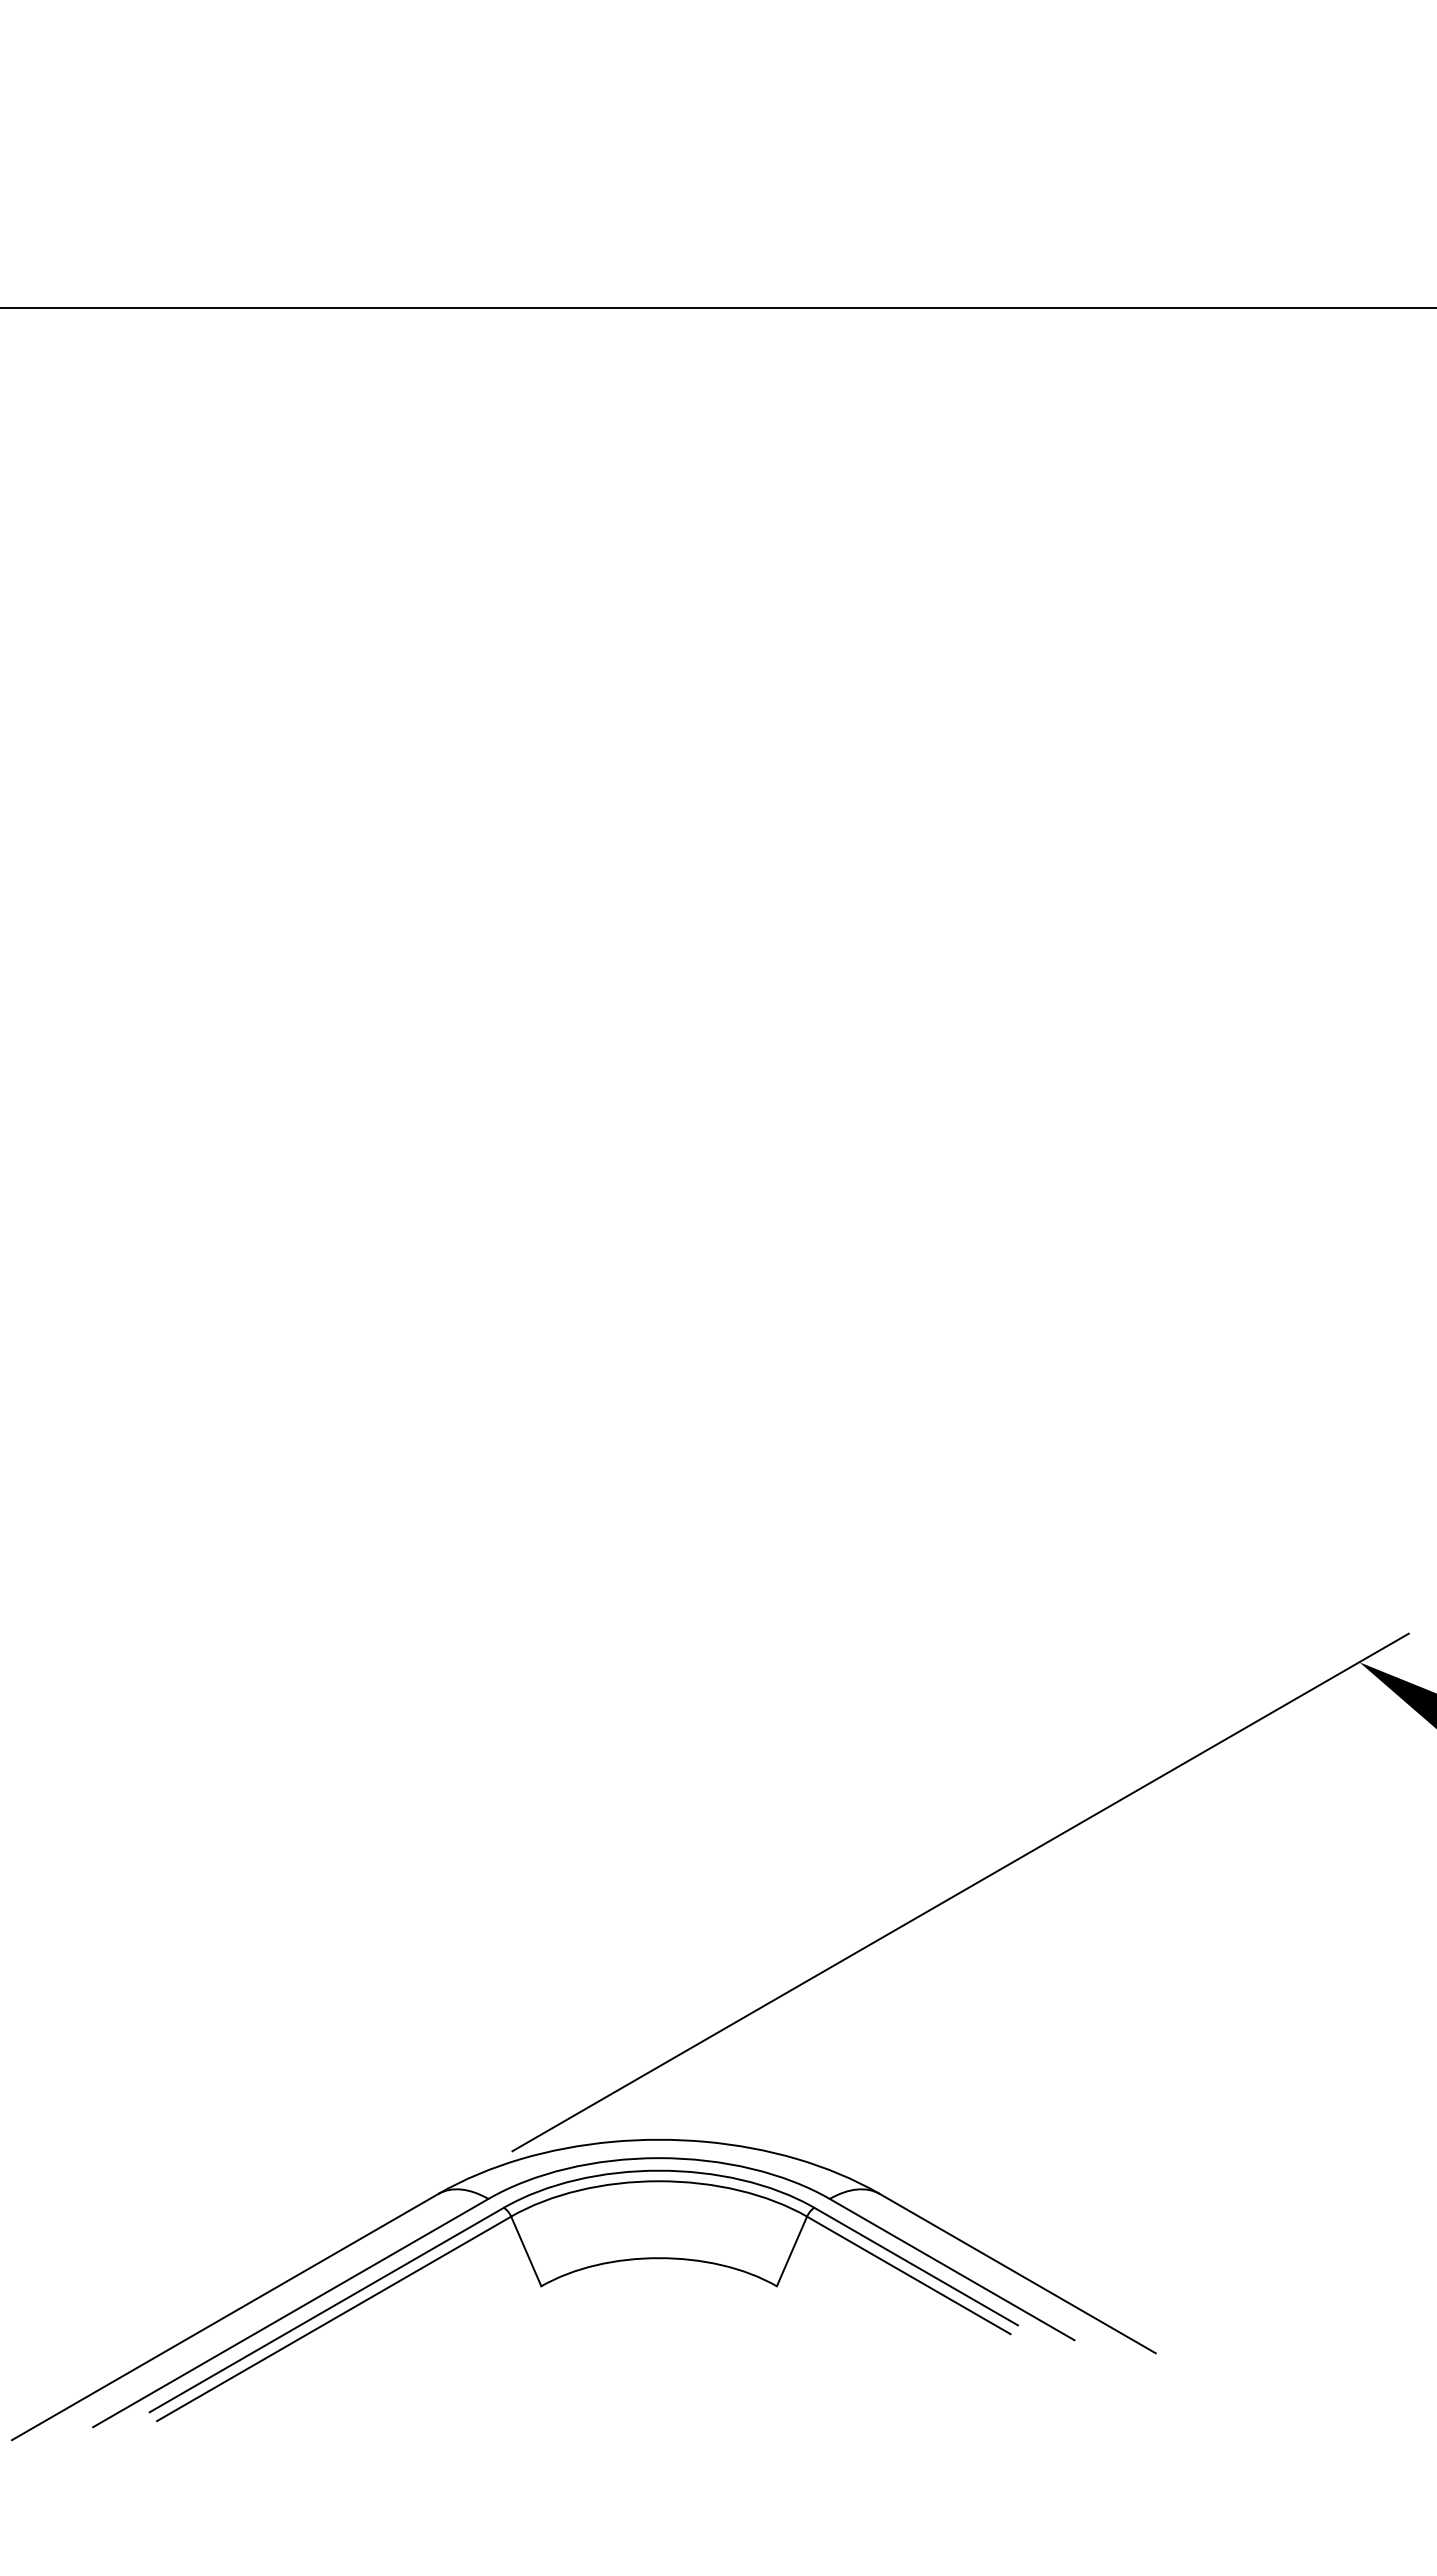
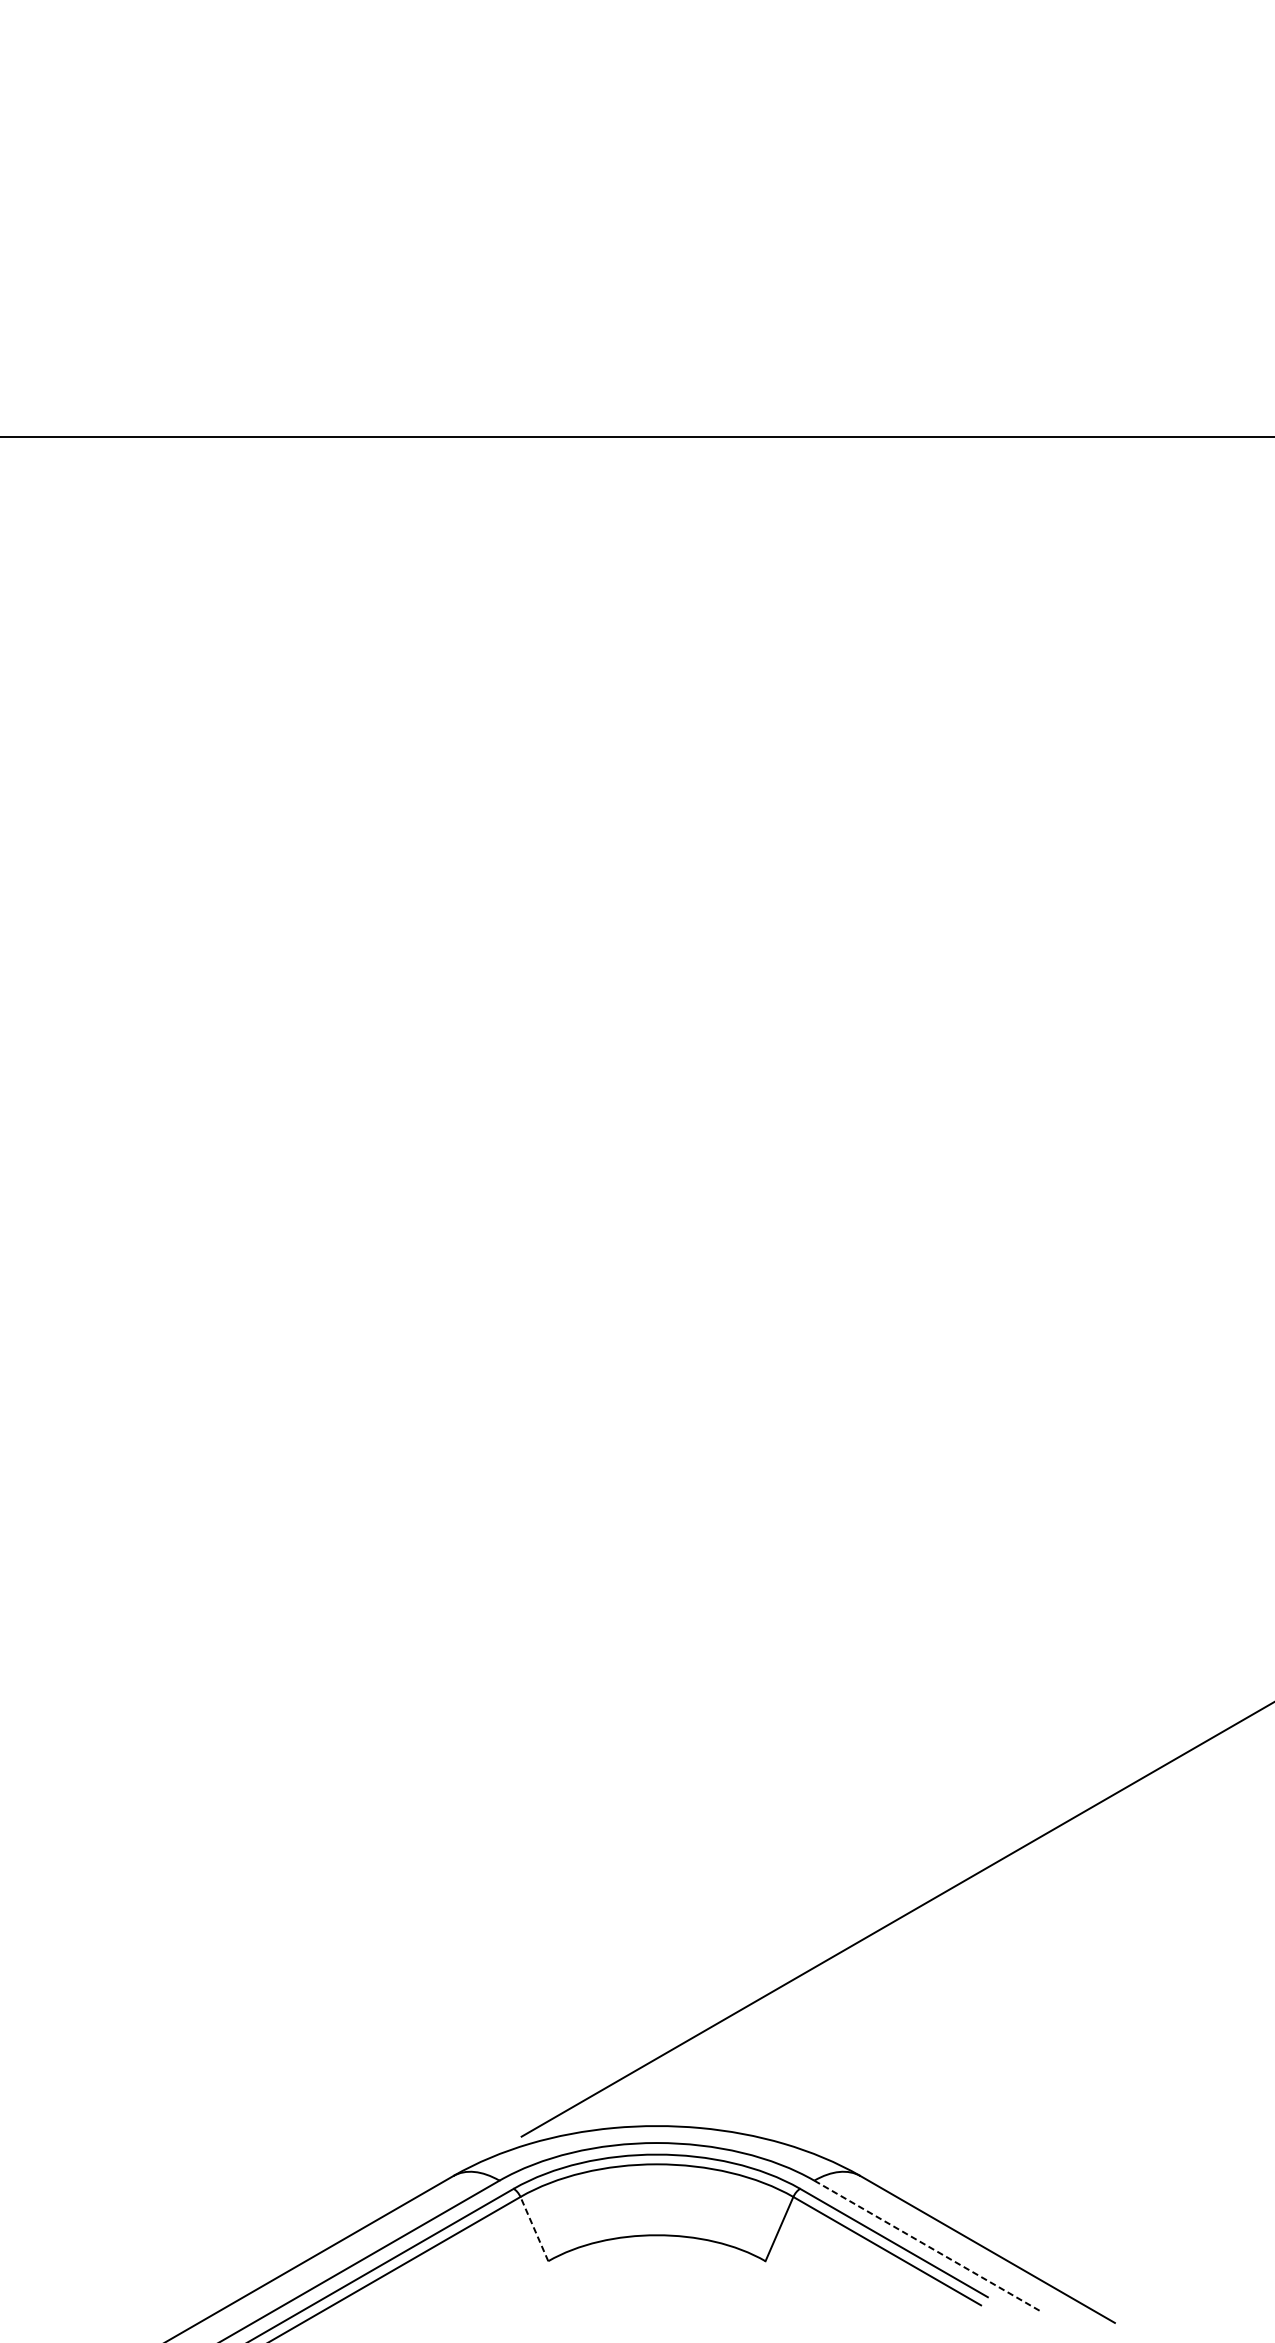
line: (526, 2251) -> (534, 2229), solid -> dashed
line: (952, 2269) -> (927, 2245), solid -> dashed

